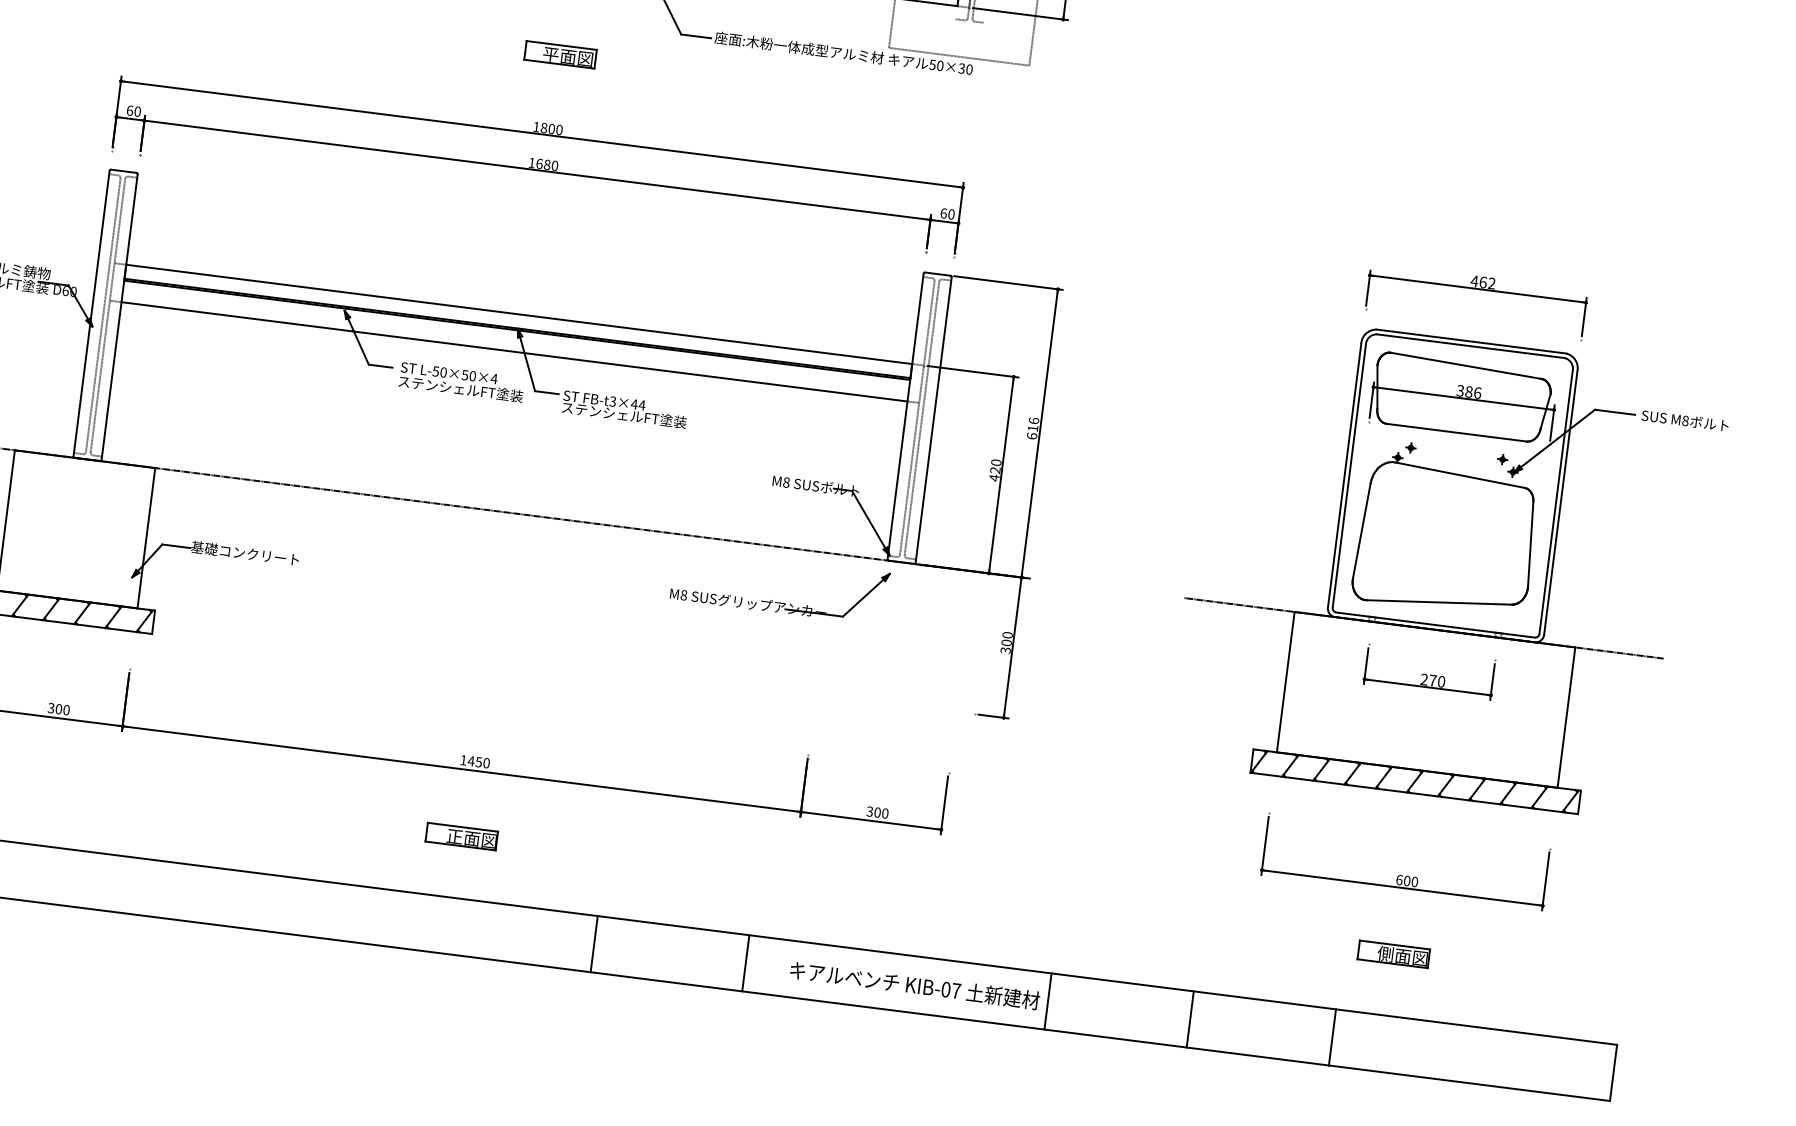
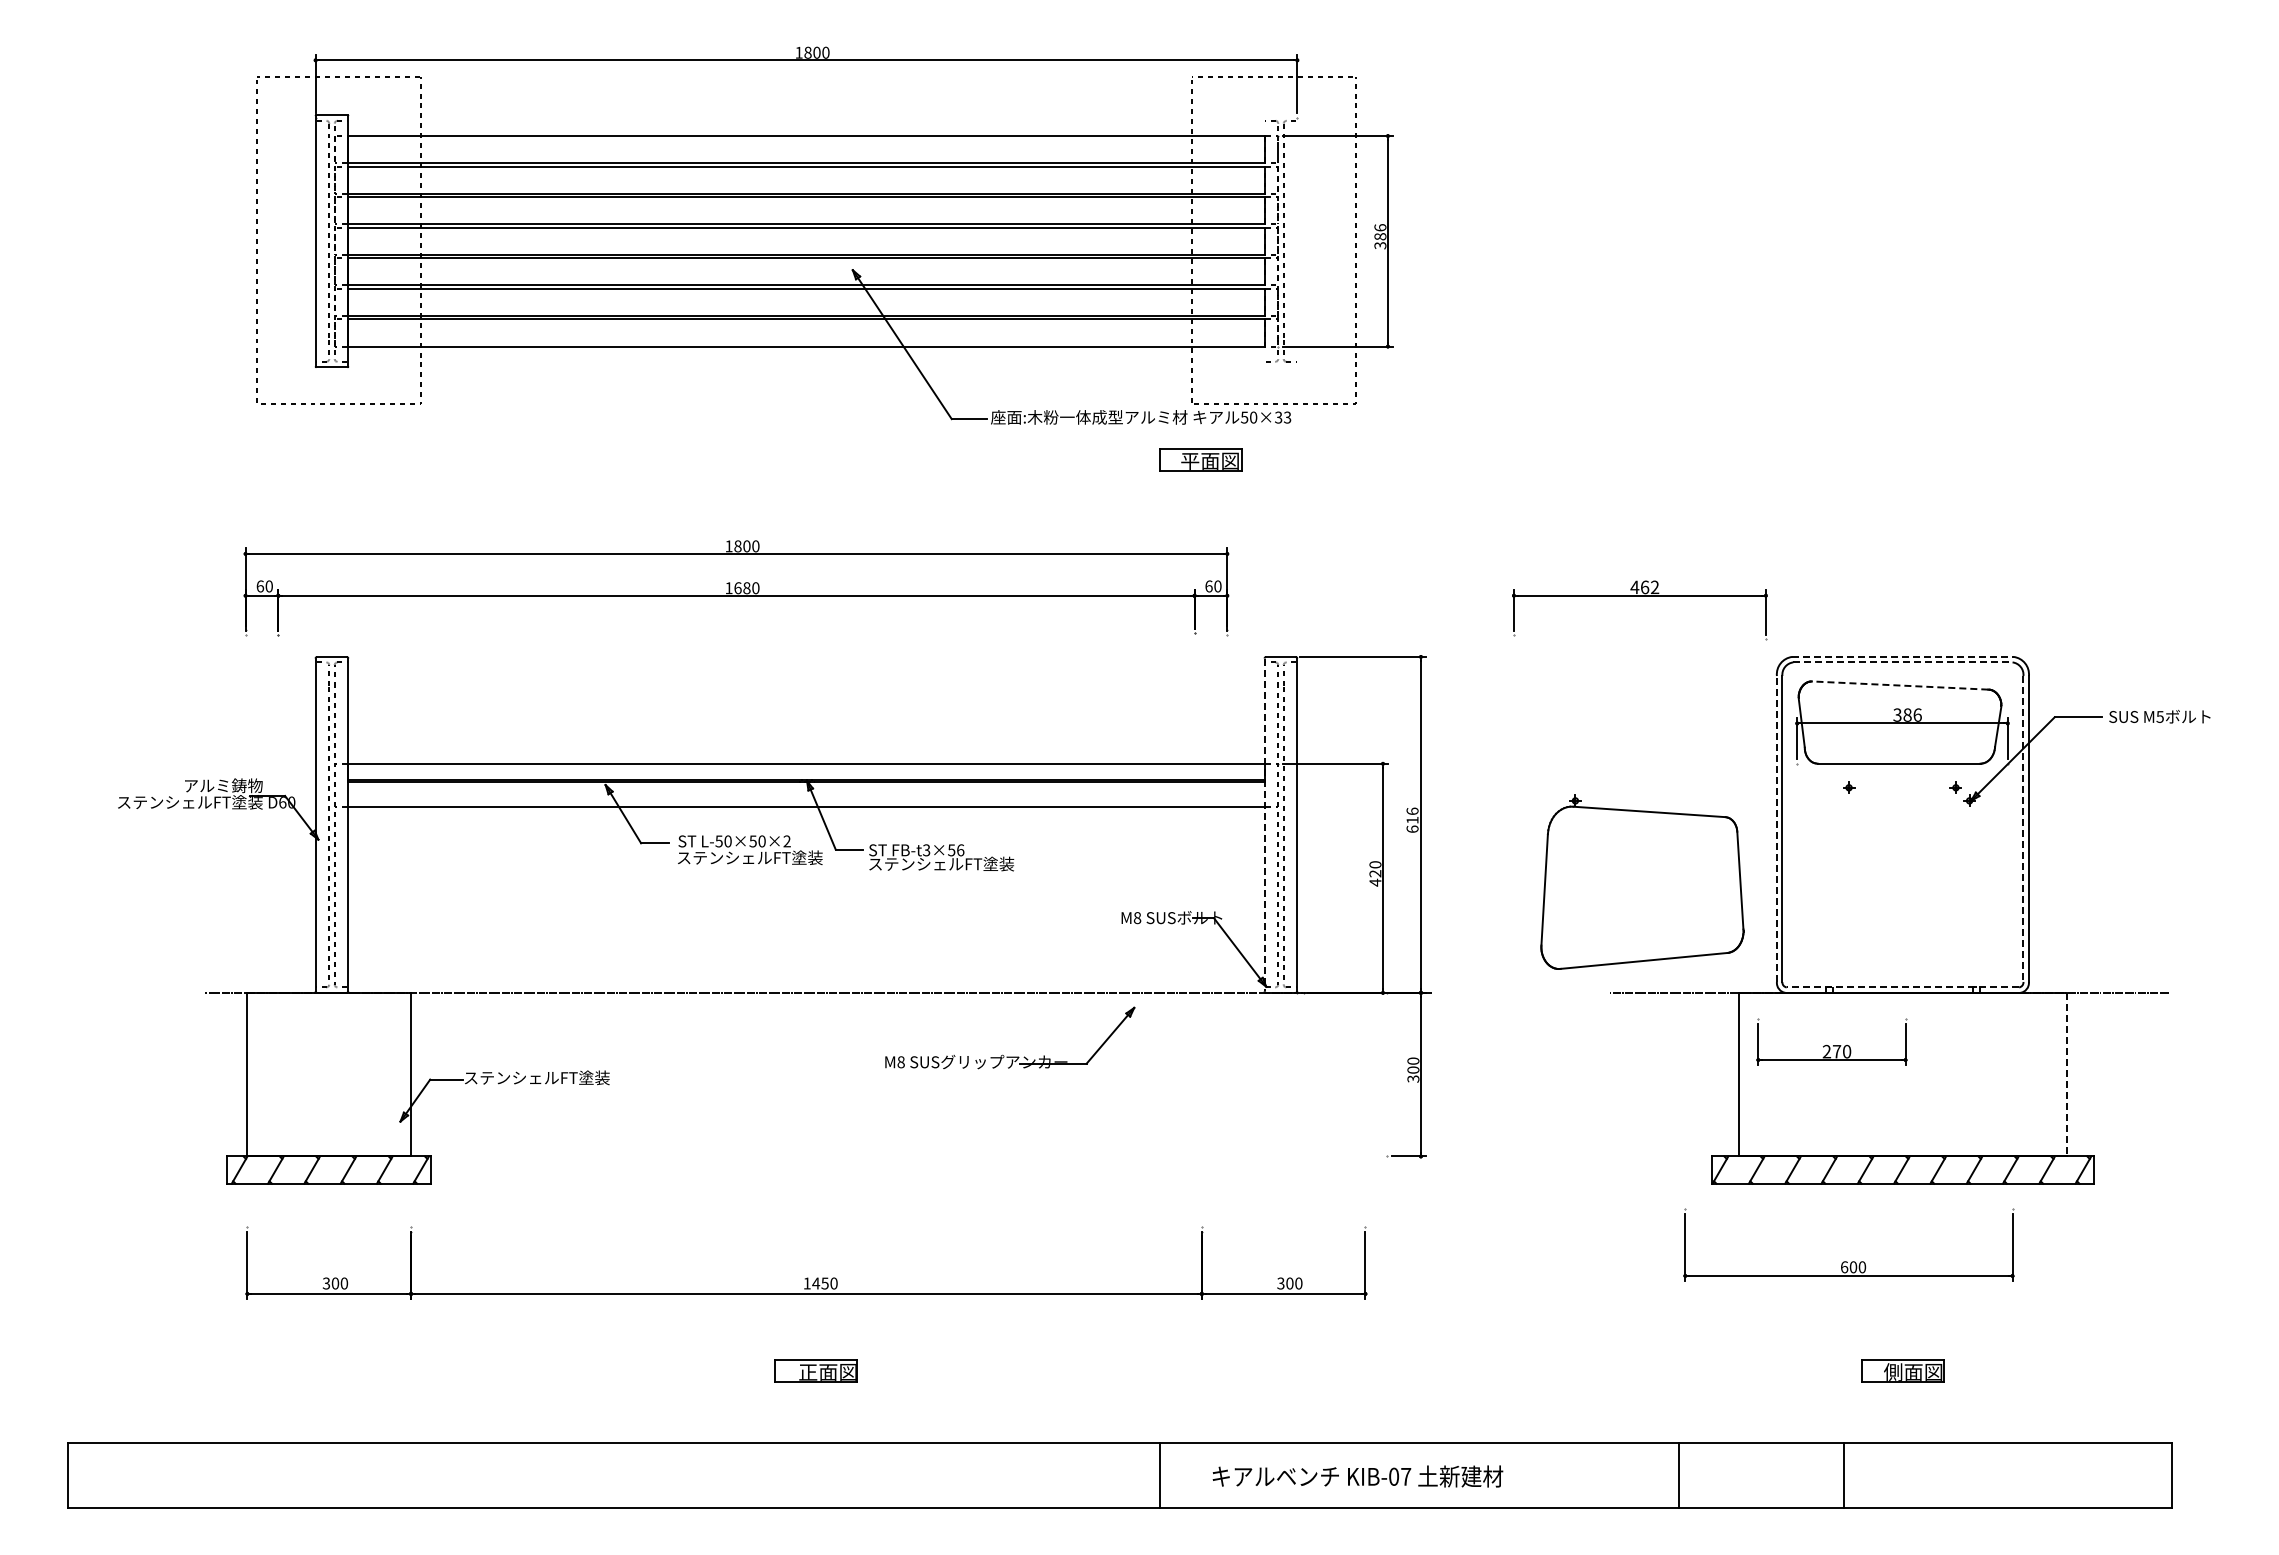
part: (559, 54) -> (1200, 459), moved
text: (969, 69) -> (1287, 417), 50×30 -> 50×33
part: (538, 164) -> (736, 588), moved
part: (1477, 289) -> (1639, 596), moved
line: (1471, 341) -> (1902, 656), solid -> dashed
line: (1470, 346) -> (1902, 662), solid -> dashed
line: (1465, 365) -> (1899, 685), solid -> dashed
text: (494, 379) -> (787, 841), L-50×50×4 -> L-50×50×2
text: (637, 404) -> (955, 850), FB-t3×44 -> FB-t3×56
line: (905, 416) -> (1264, 825), solid -> dashed
text: (1685, 420) -> (2159, 716), M8 -> M5
line: (1344, 475) -> (1776, 828), solid -> dashed
line: (1556, 501) -> (2023, 828), solid -> dashed
part: (1446, 534) -> (1642, 881), moved
text: (253, 554) -> (536, 1077), 基礎コンクリート -> ステンシェルFT塗装
part: (771, 599) -> (1002, 1054), moved
line: (1435, 625) -> (1902, 987), solid -> dashed
part: (1429, 671) -> (1831, 1041), moved
line: (1566, 717) -> (2066, 1074), solid -> dashed
part: (1402, 875) -> (1847, 1261), moved
line: (594, 944) -> (983, 1475), removed
line: (1047, 1001) -> (1512, 1475), removed

